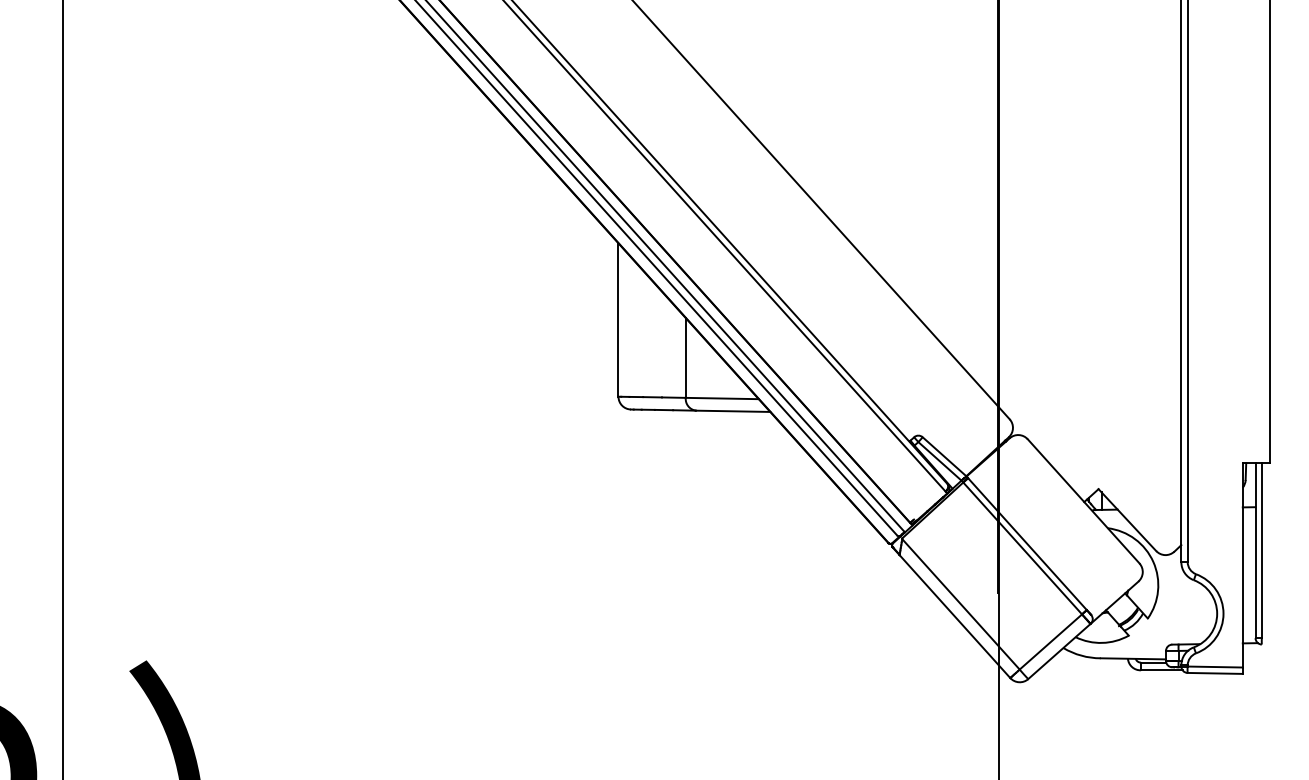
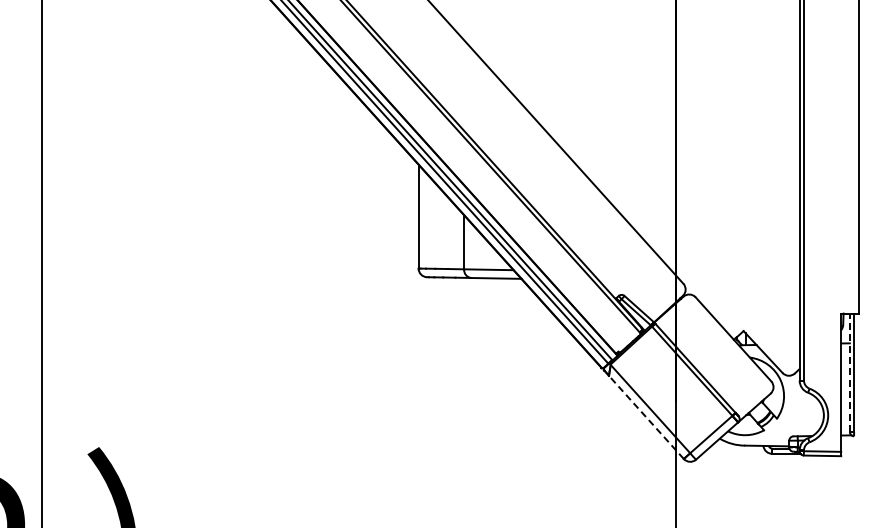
line: (1254, 550) -> (849, 372), solid -> dashed
line: (955, 616) -> (646, 417), solid -> dashed

